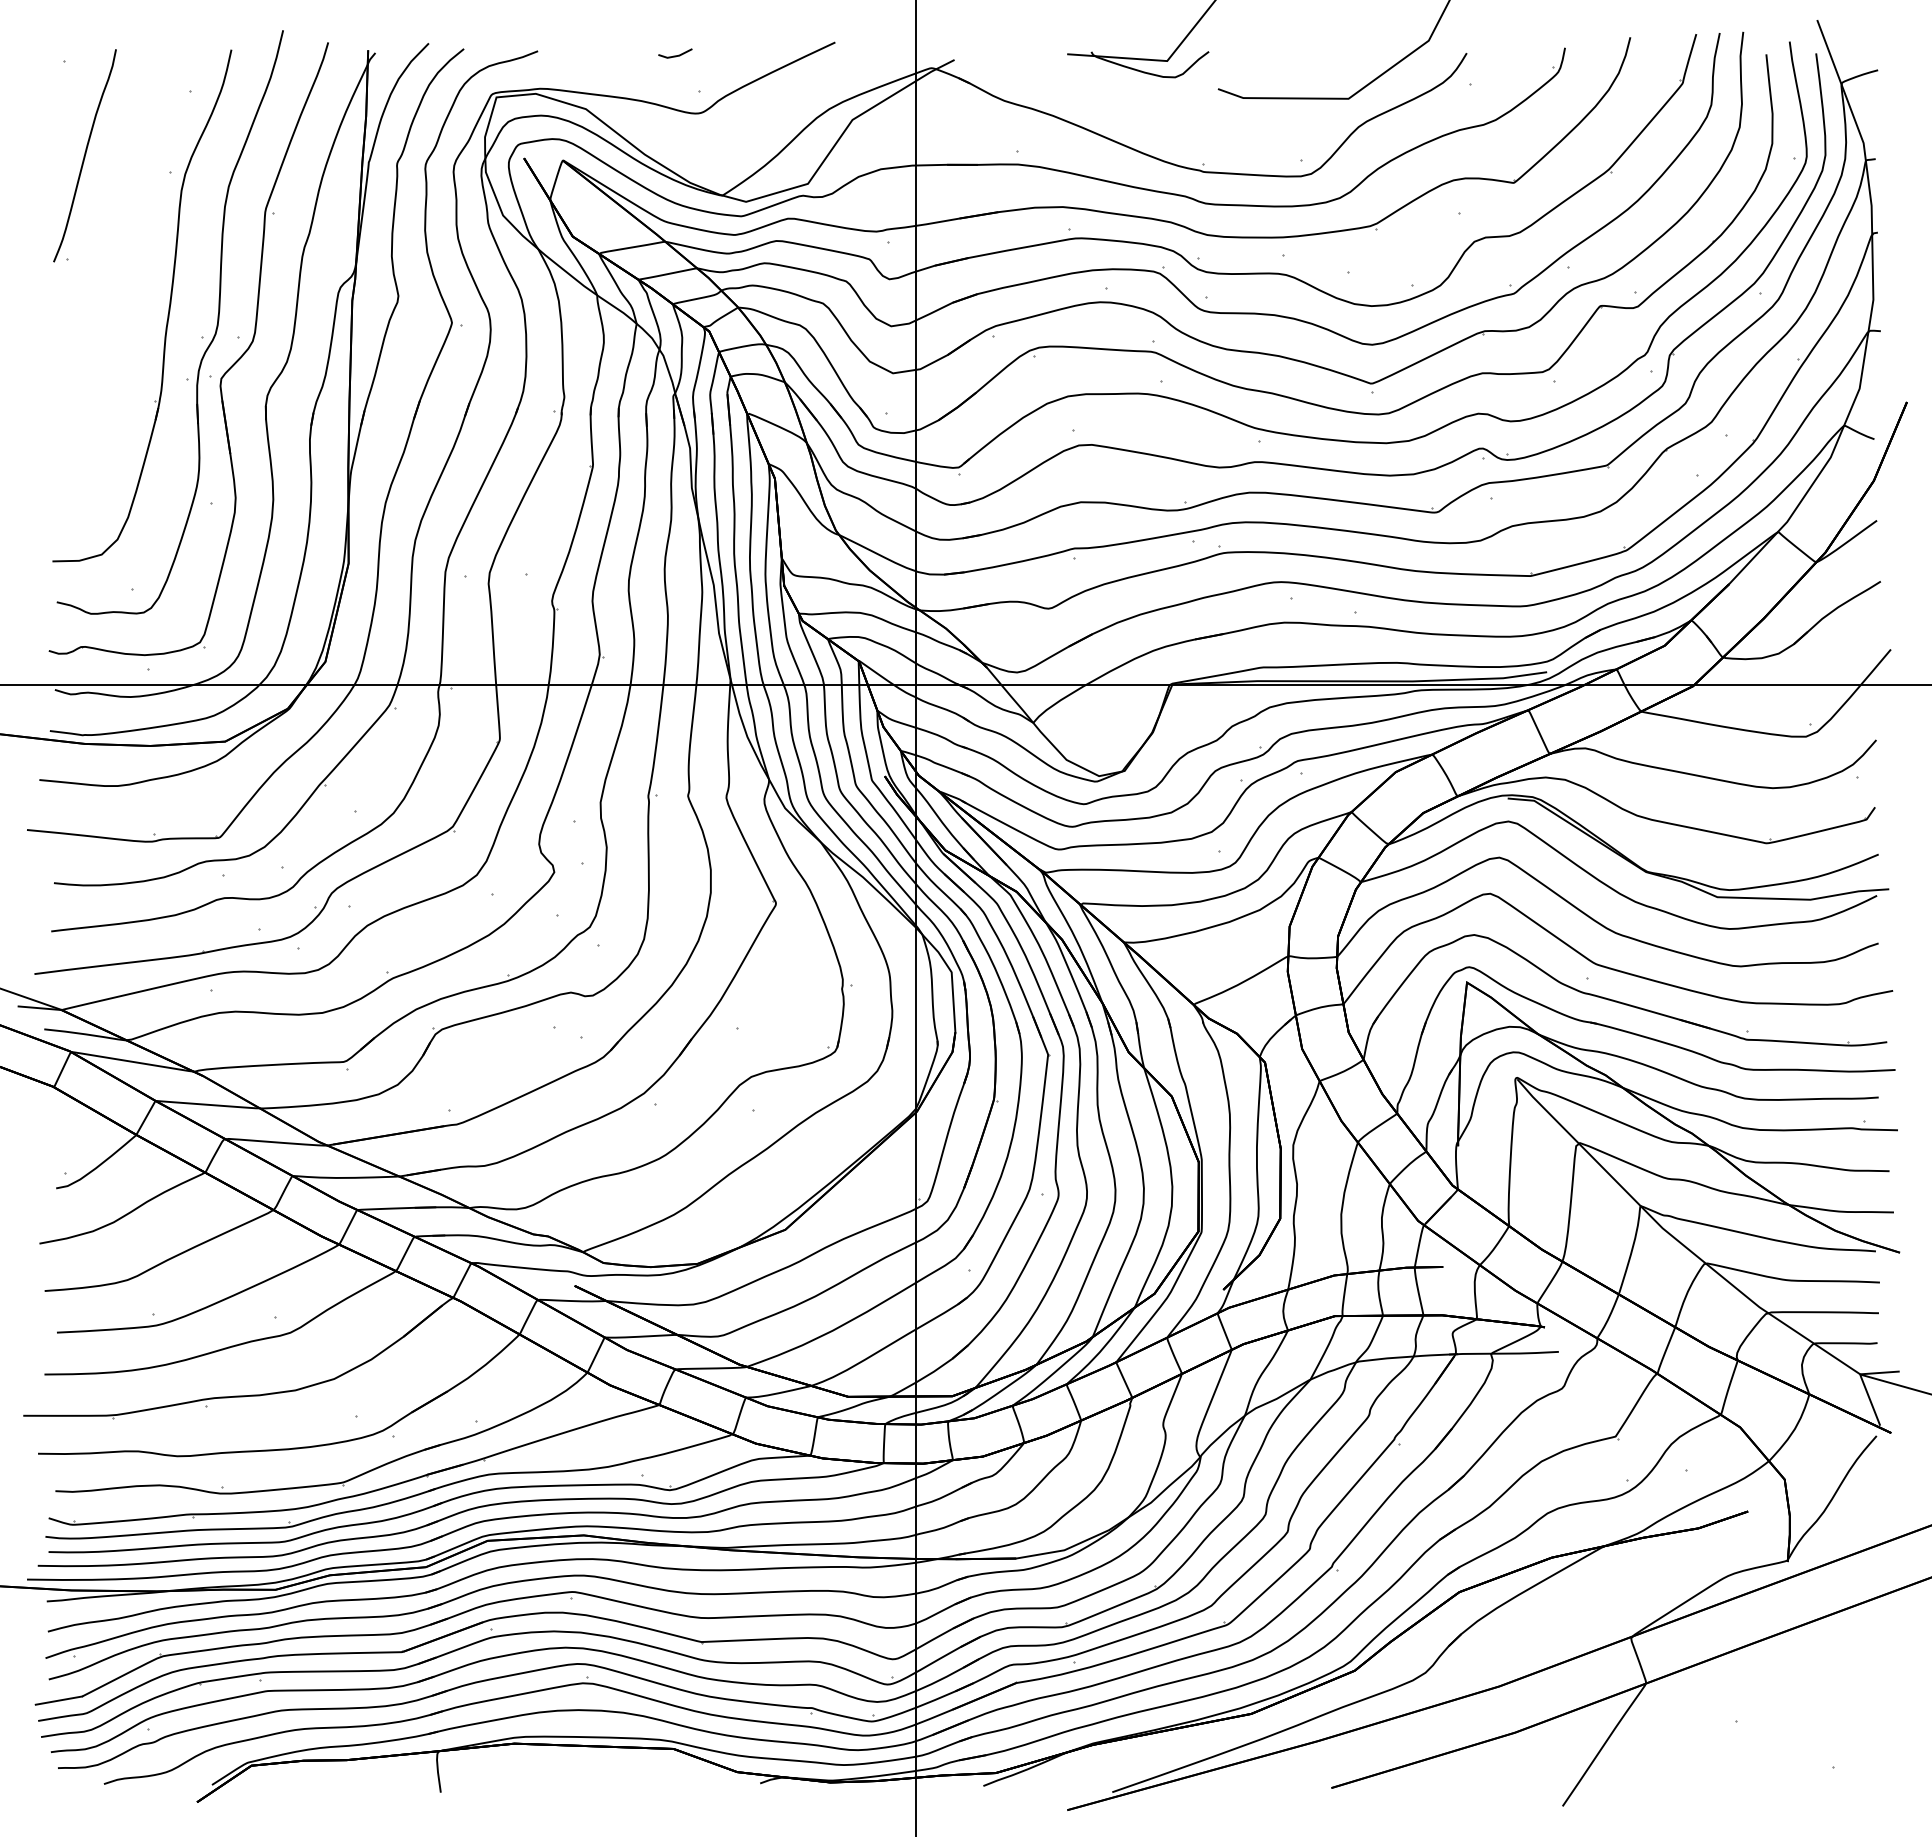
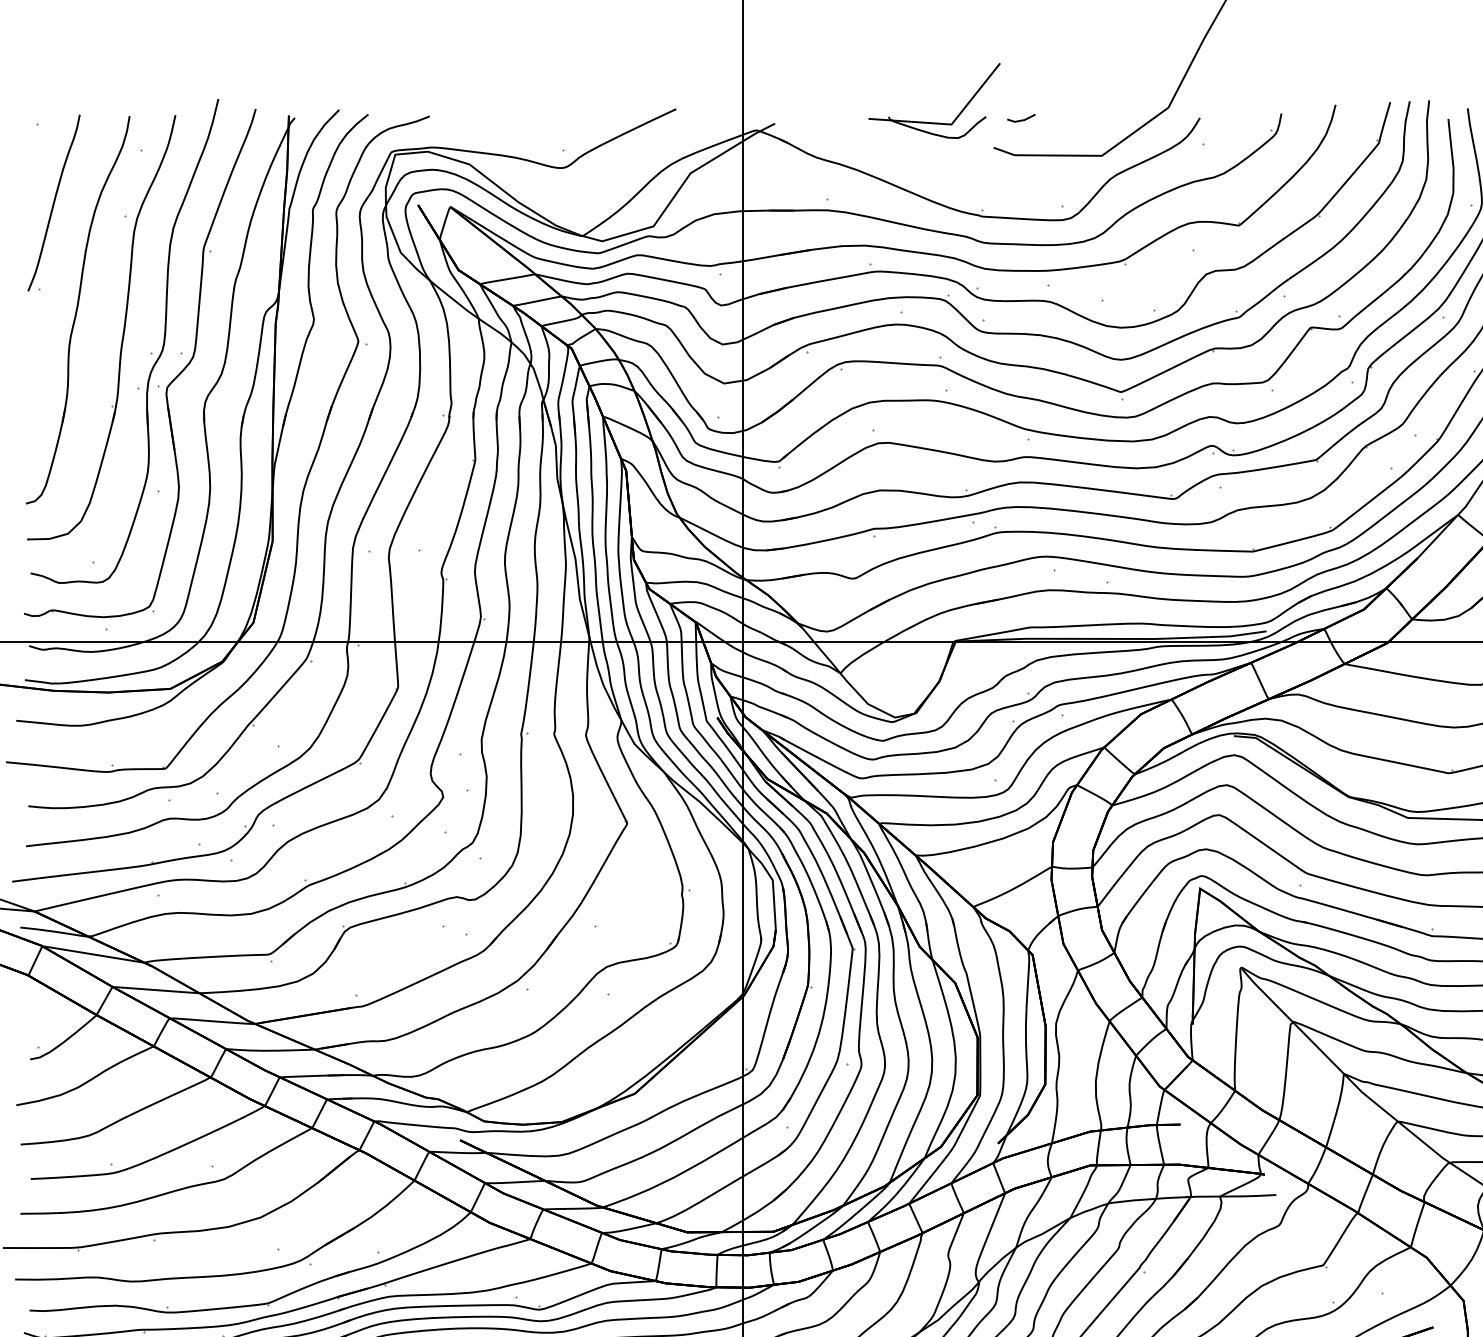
line: (675, 55) -> (1021, 119), moved
part: (113, 284) -> (77, 309), added

